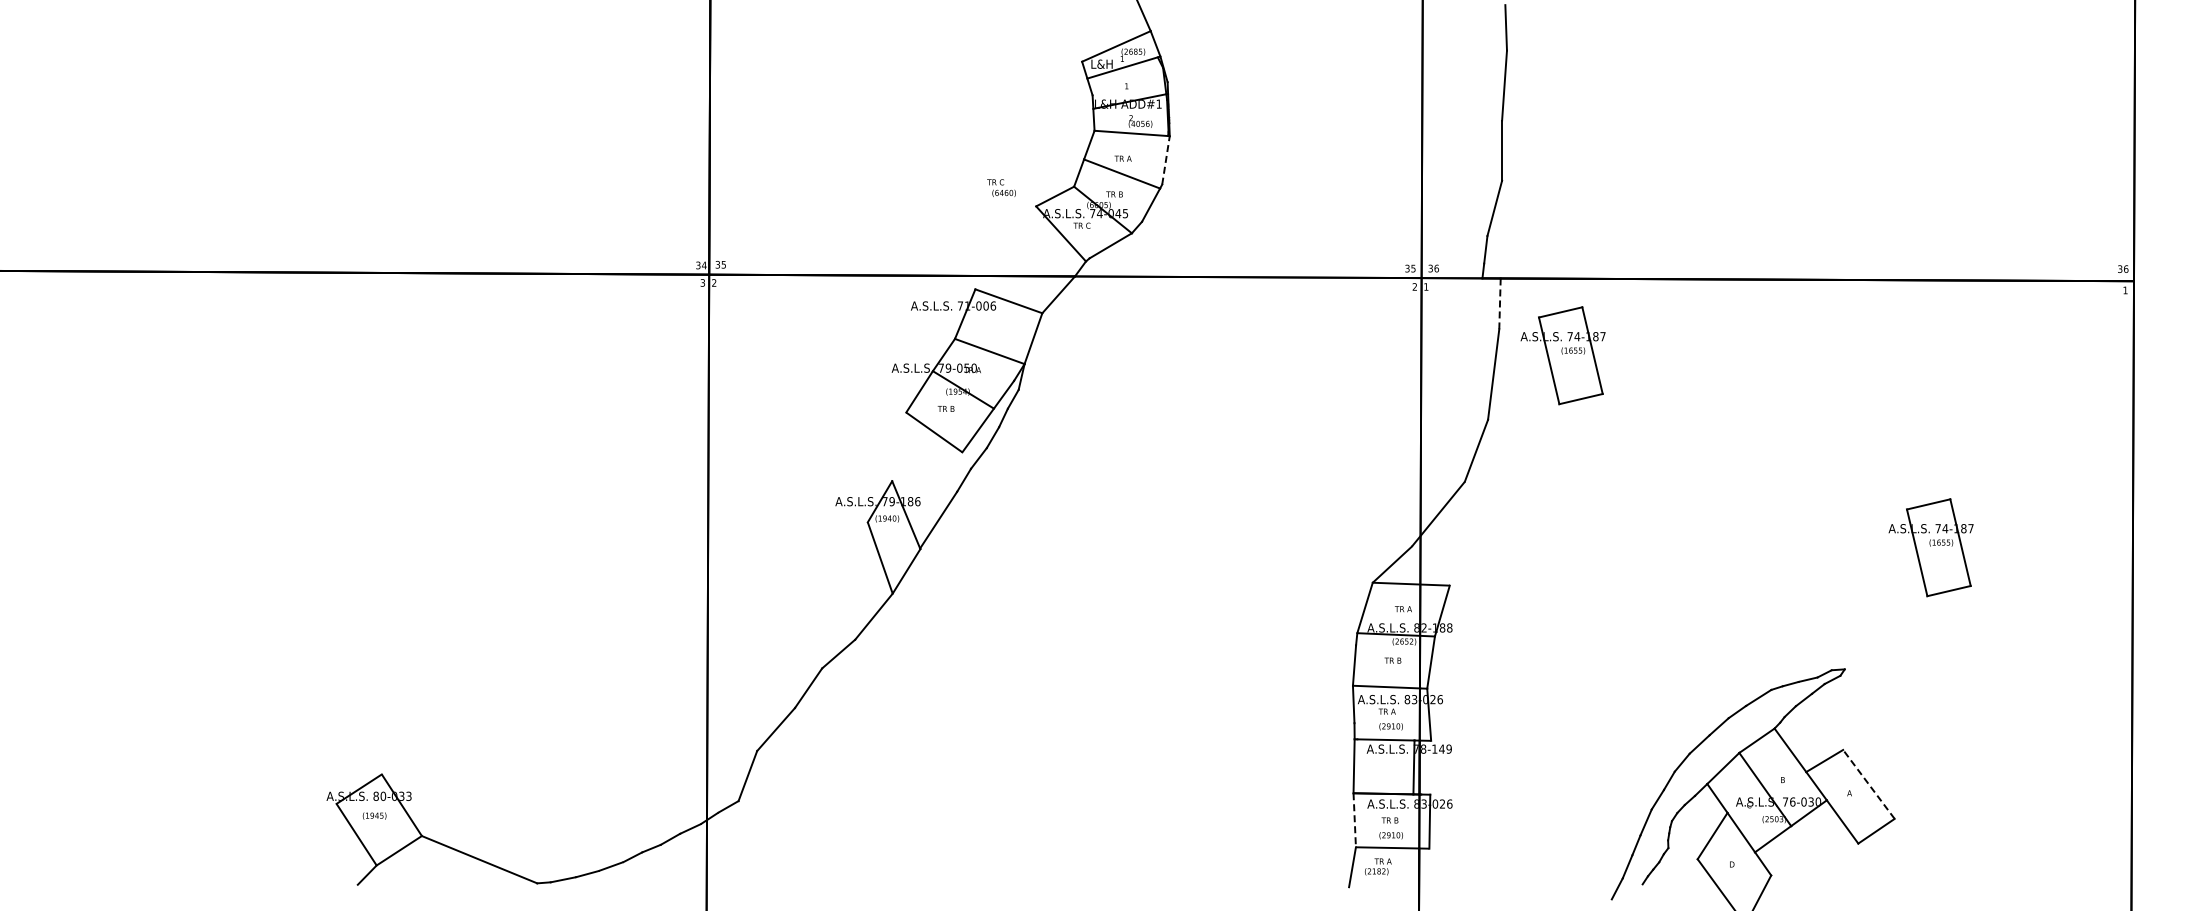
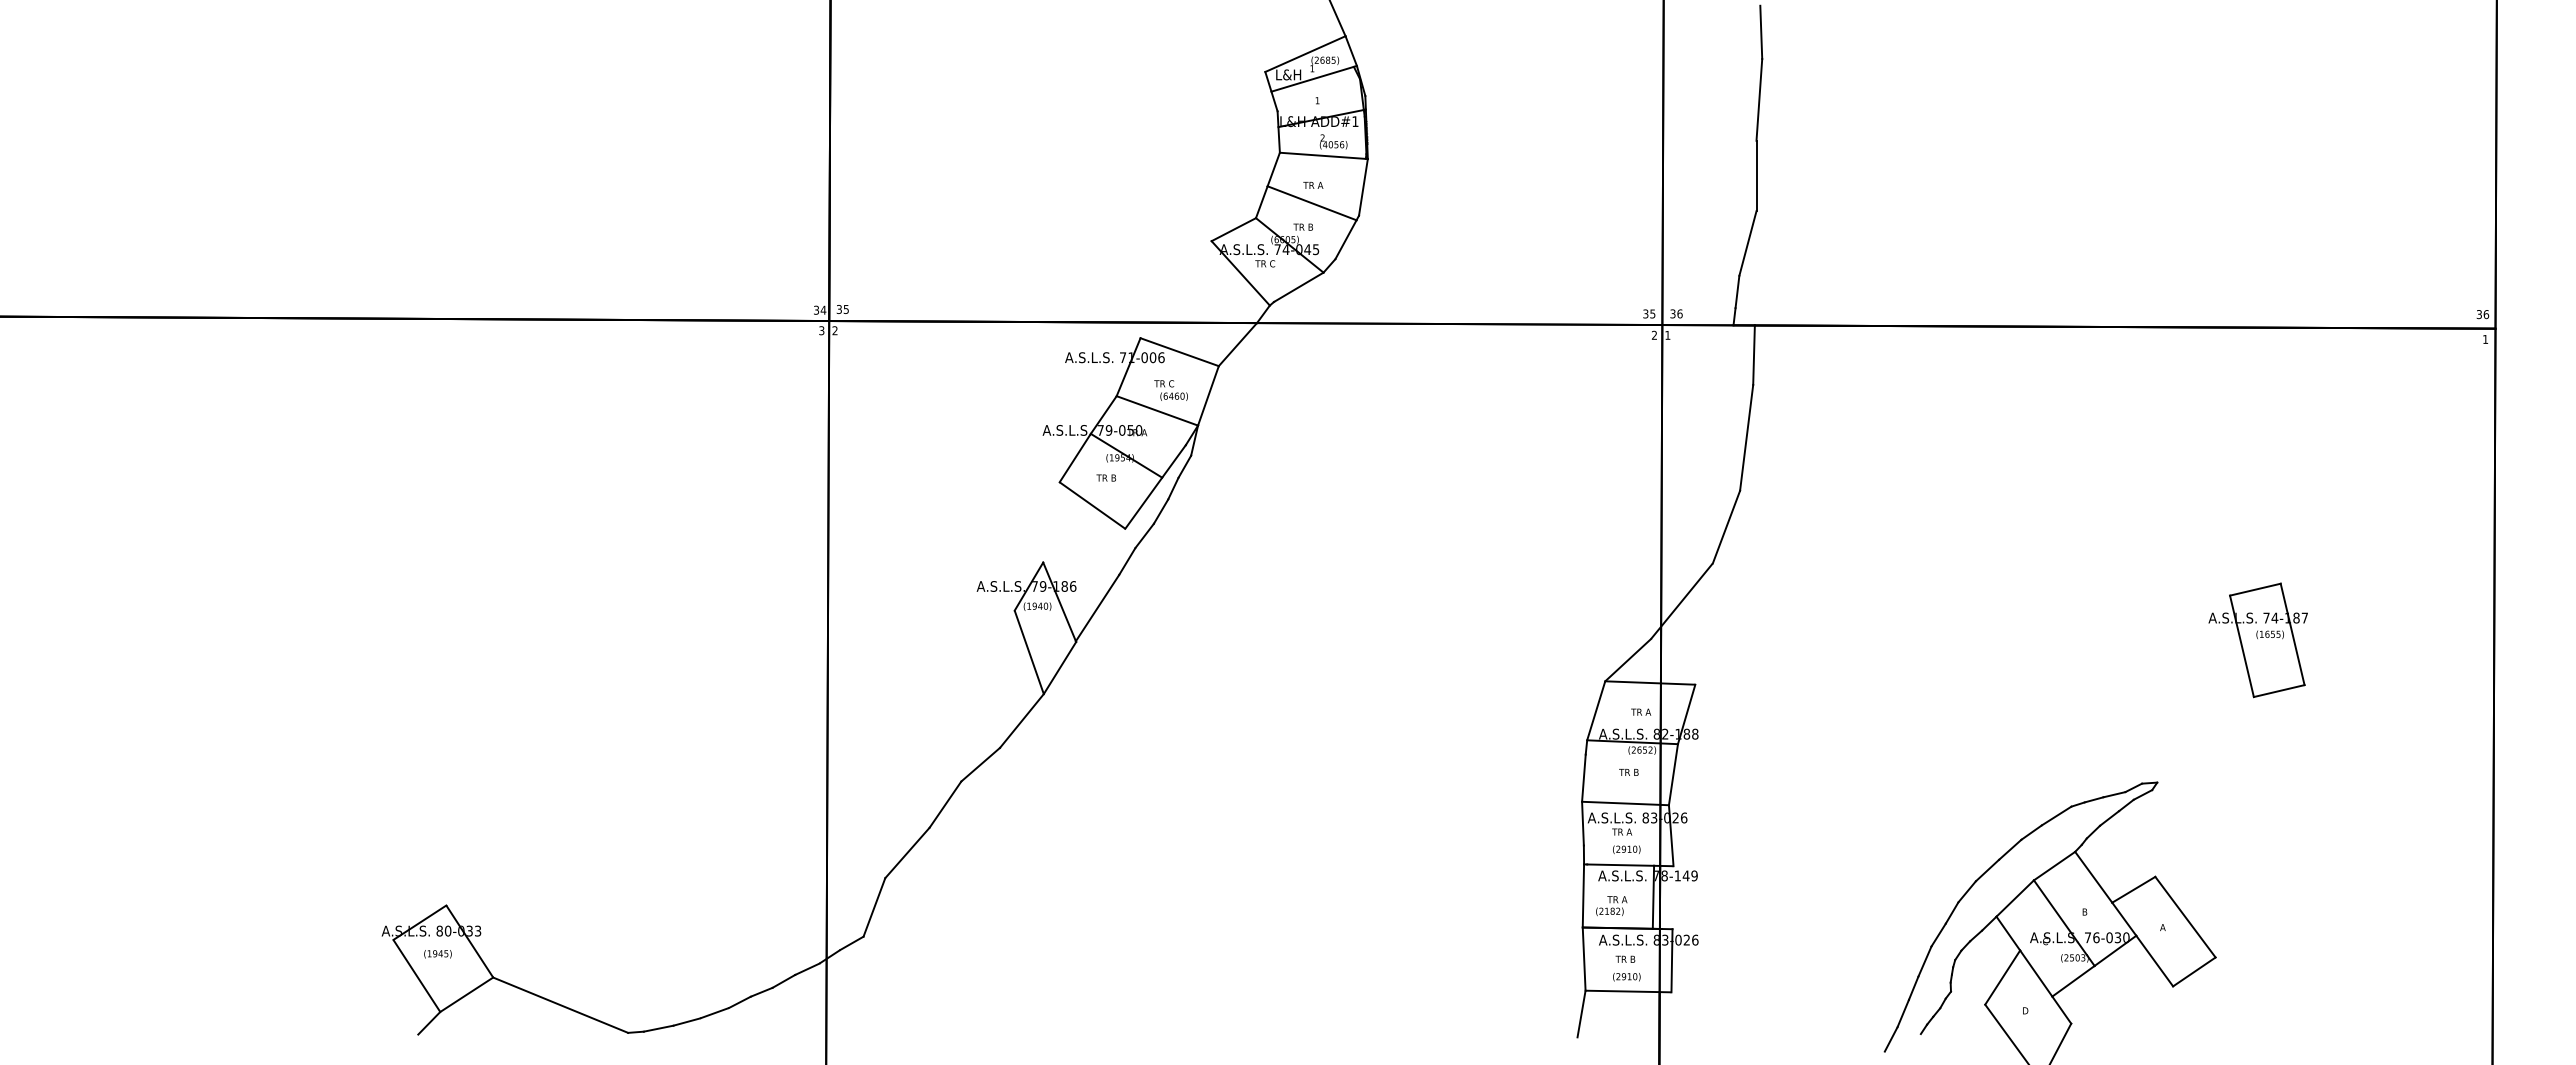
line: (1166, 160) -> (1364, 187), dashed -> solid
text: (1001, 187) -> (1171, 389), moved
line: (1499, 304) -> (1753, 355), dashed -> solid
part: (1562, 355) -> (1827, 415), removed
line: (1868, 784) -> (2185, 917), dashed -> solid
line: (1354, 820) -> (1583, 959), dashed -> solid
text: (1378, 866) -> (1611, 905), moved

